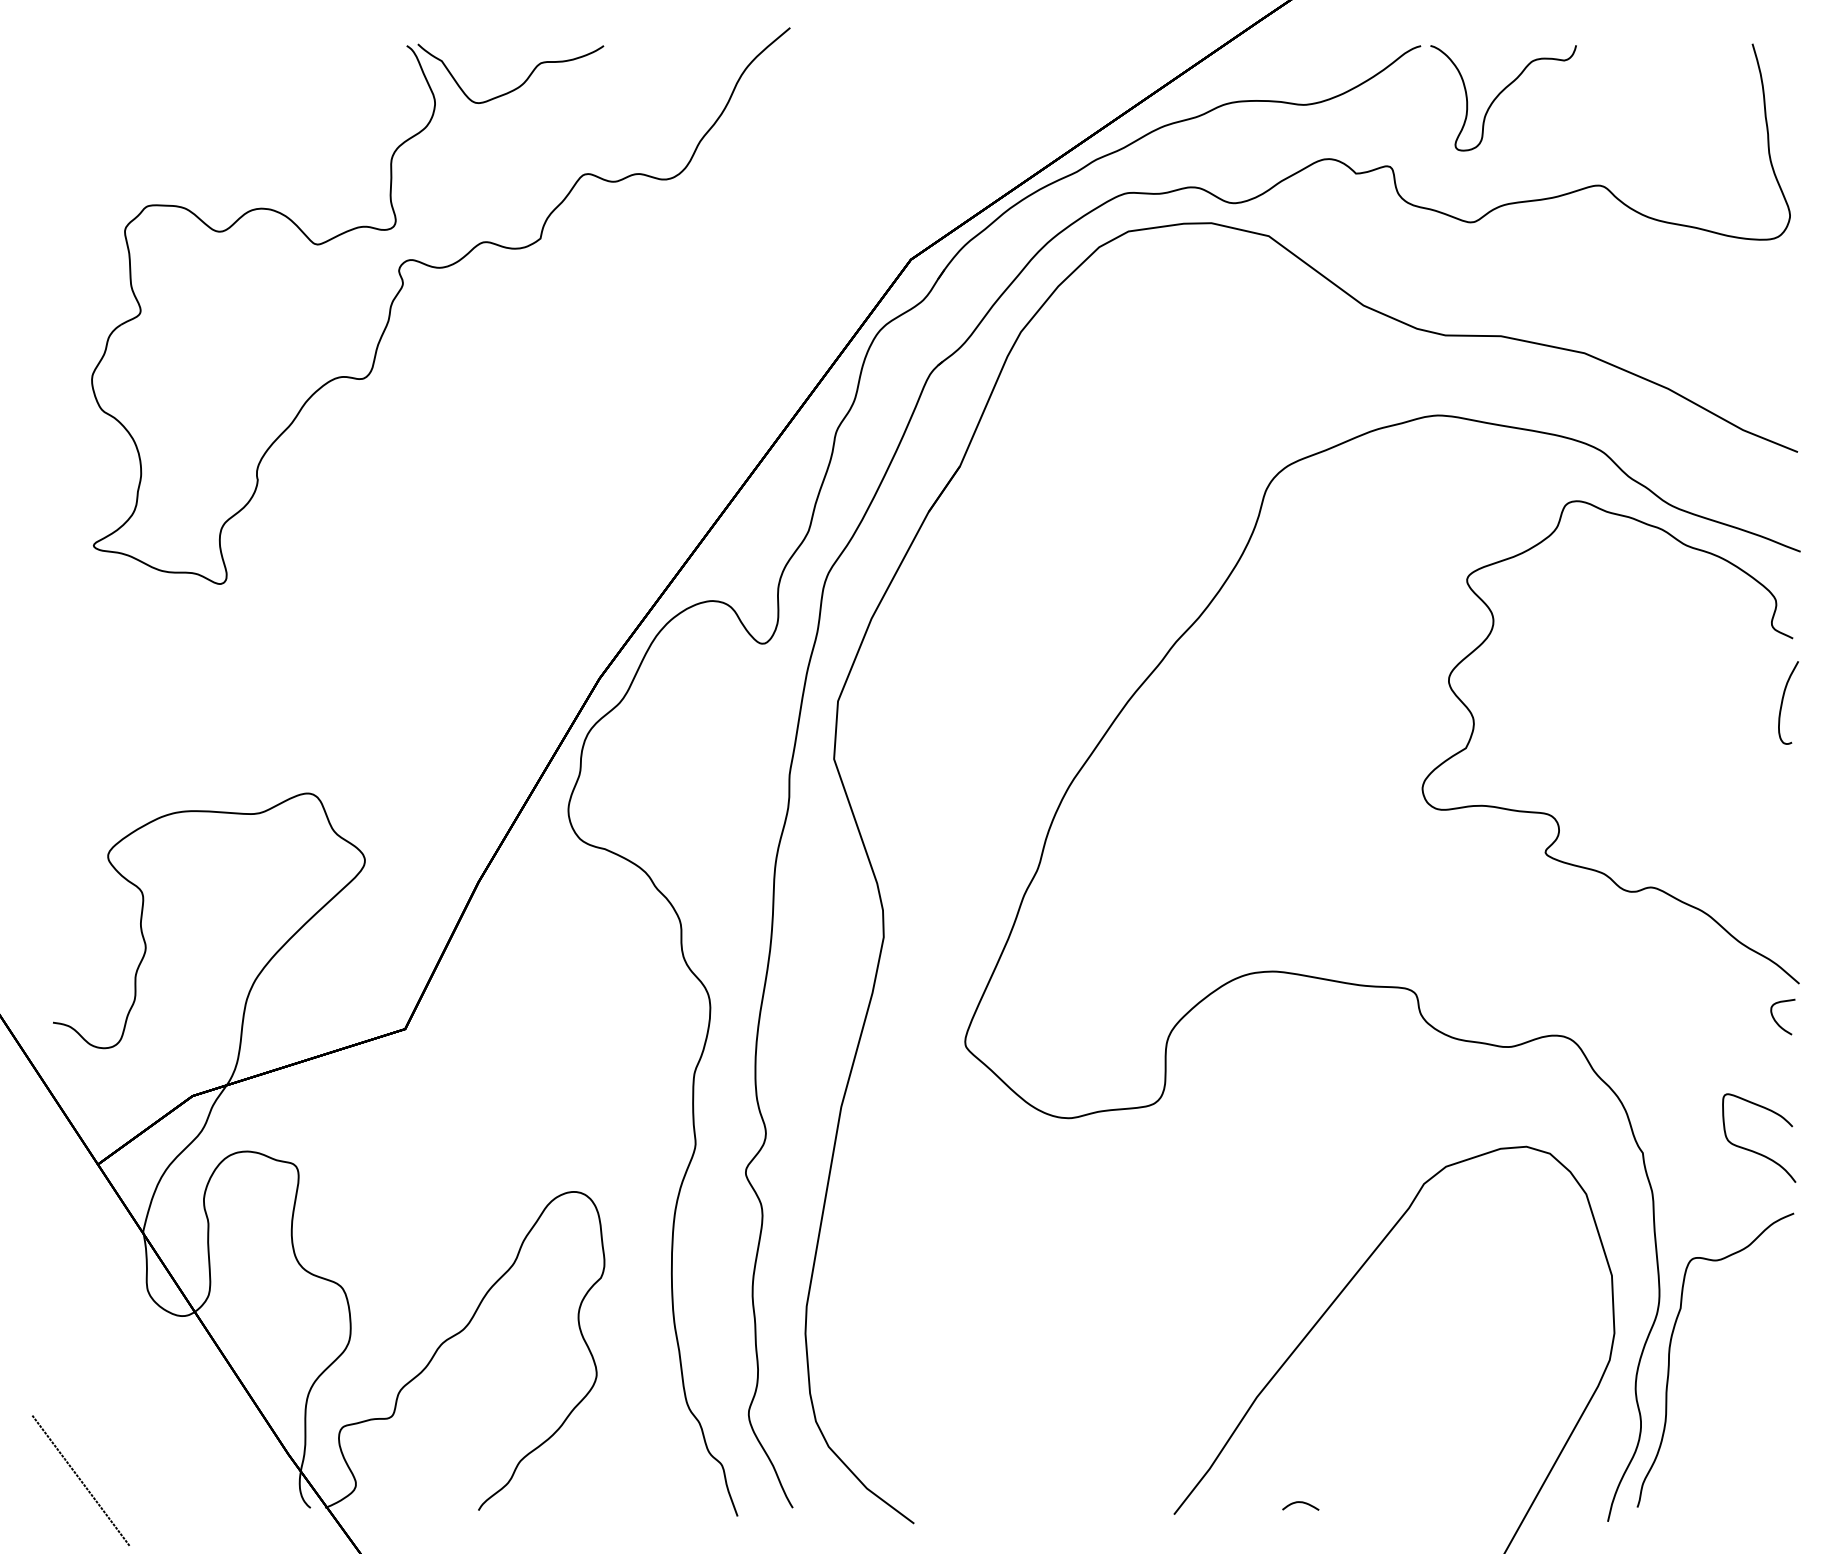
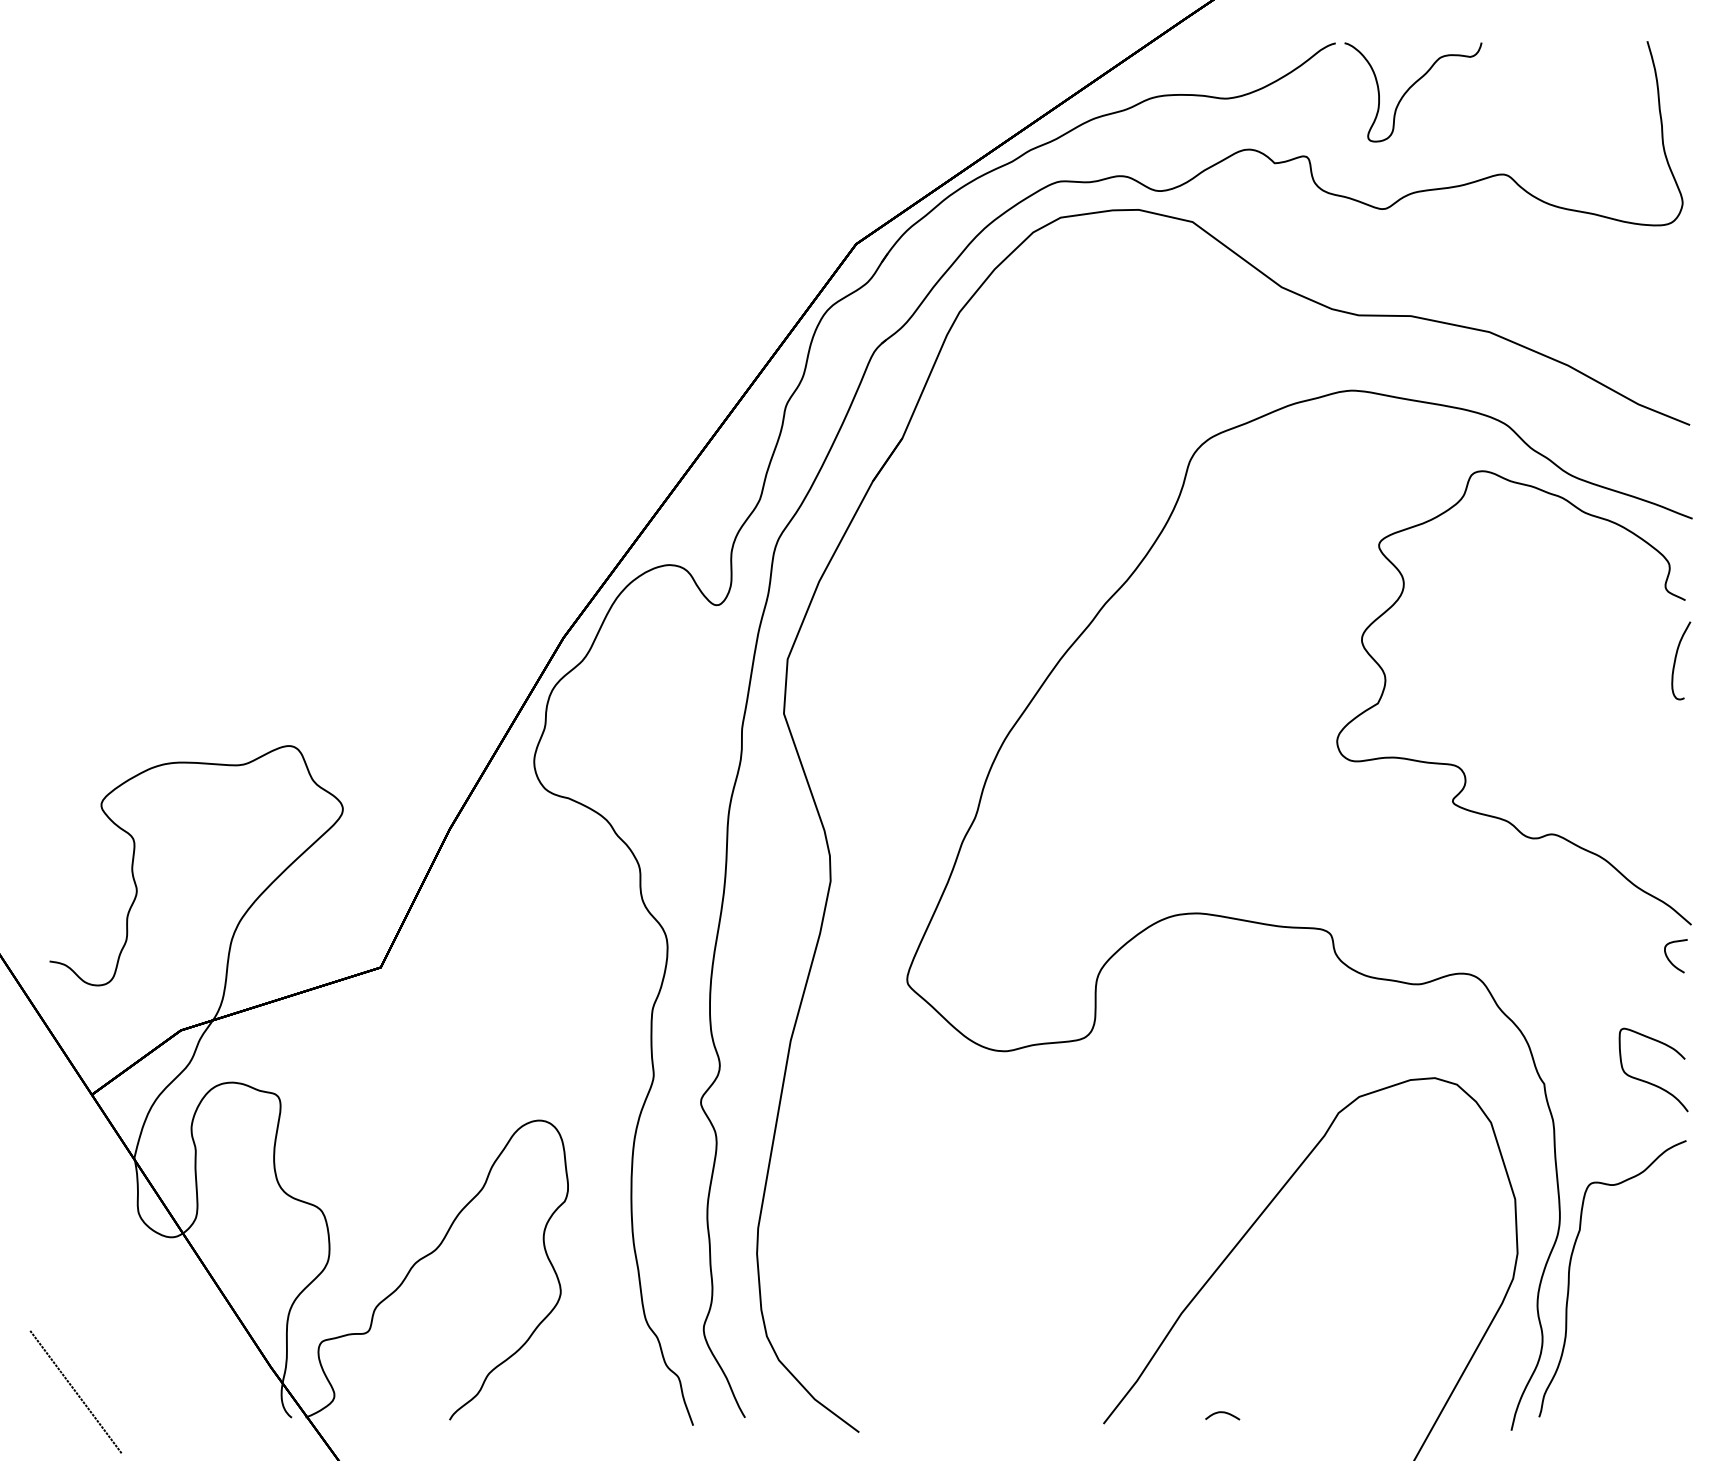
part: (441, 268) -> (414, 252), removed

